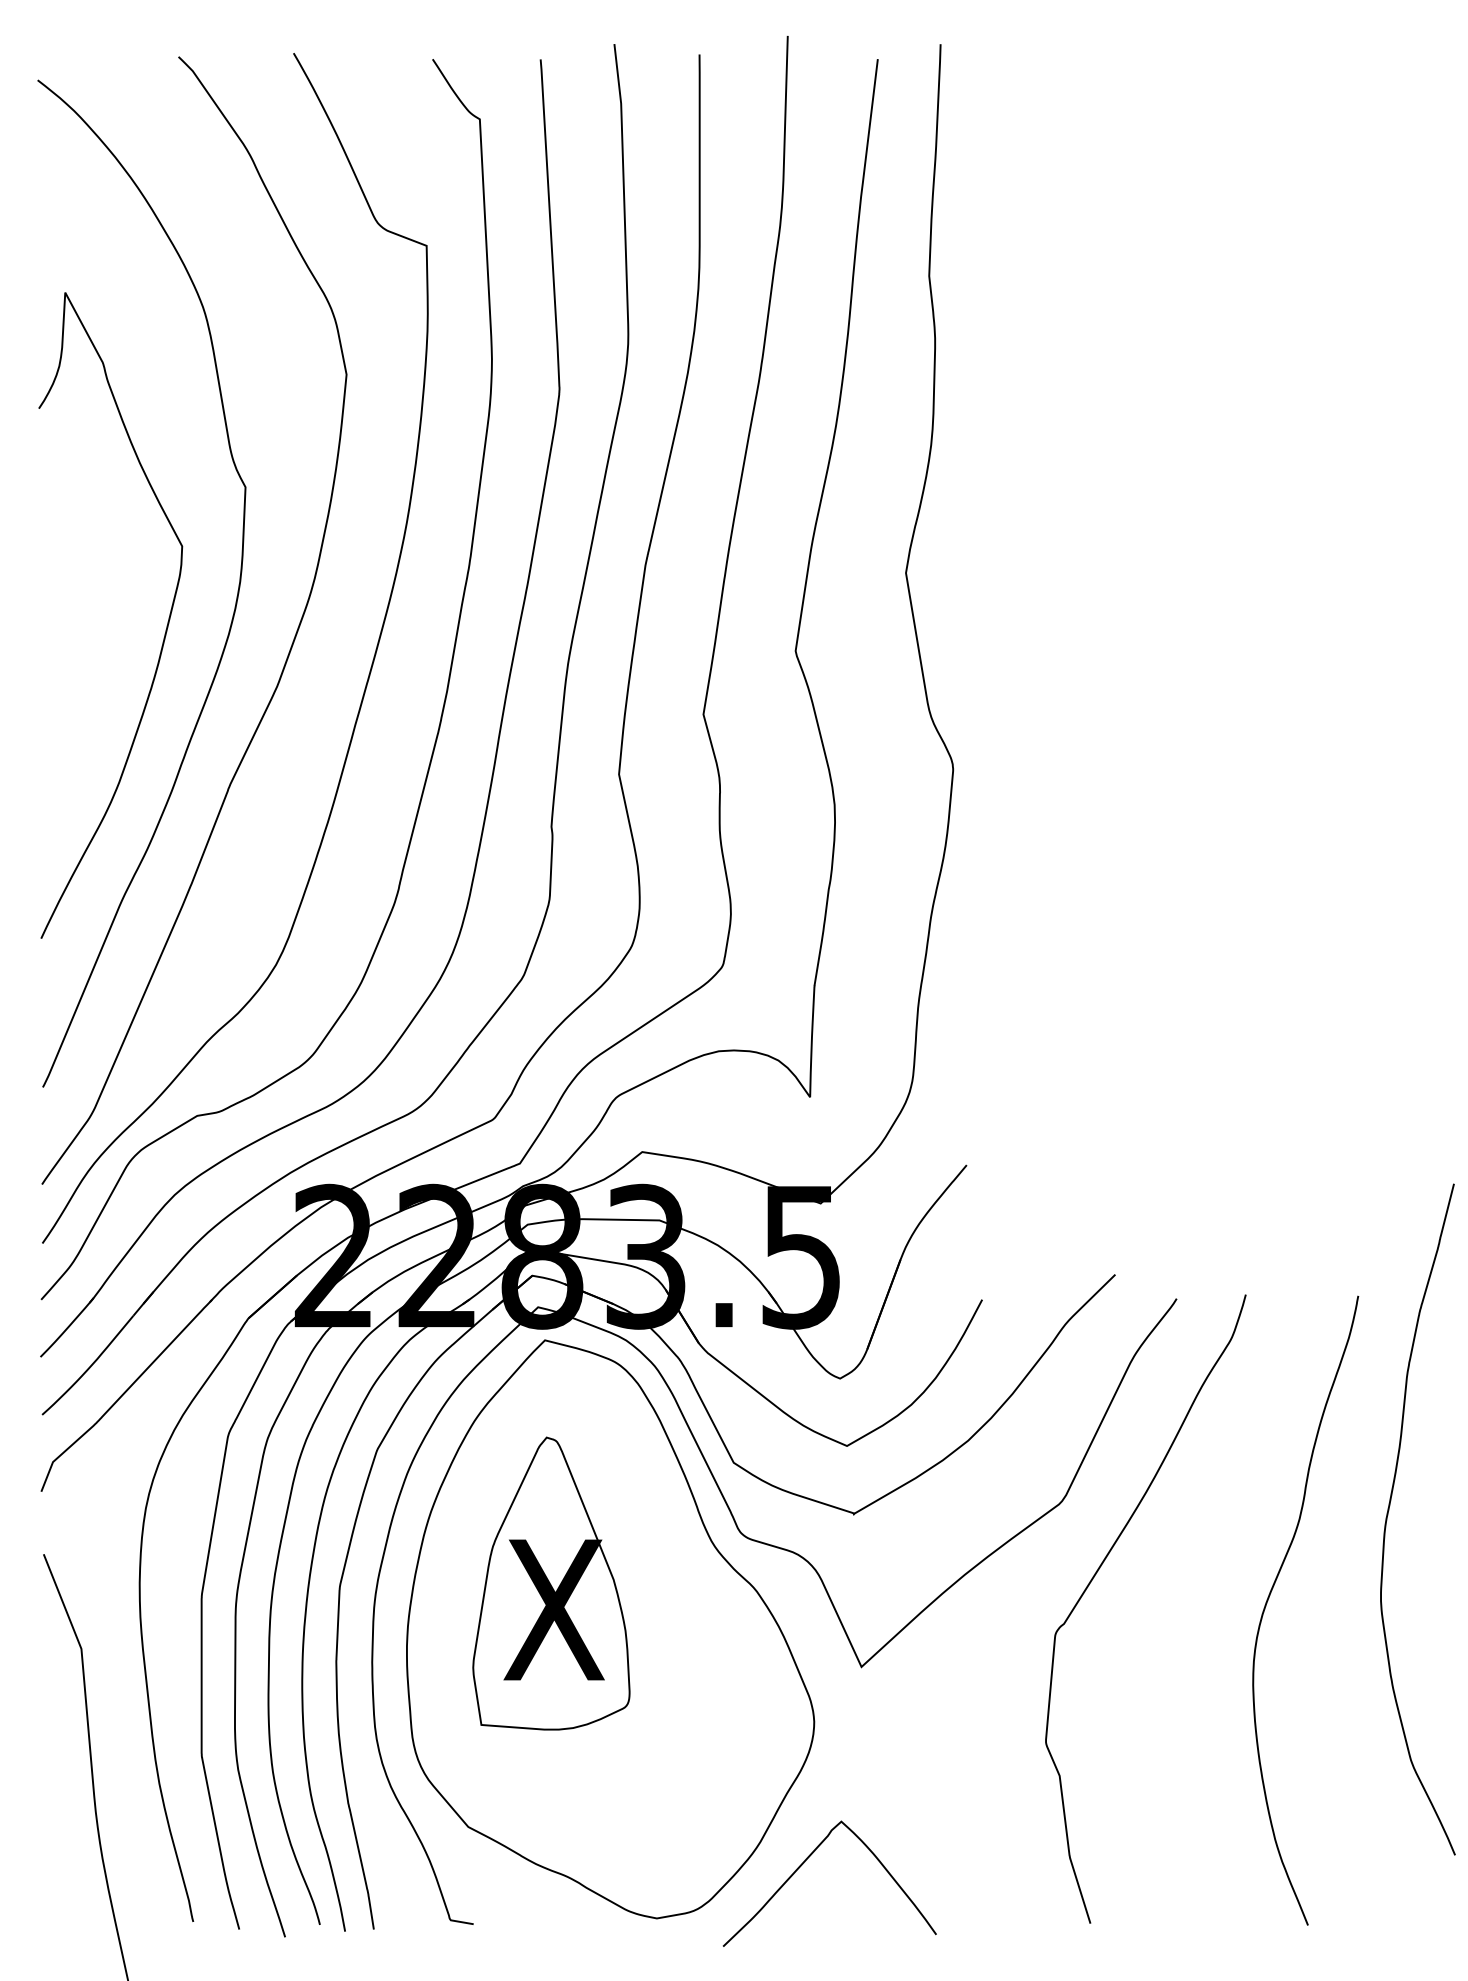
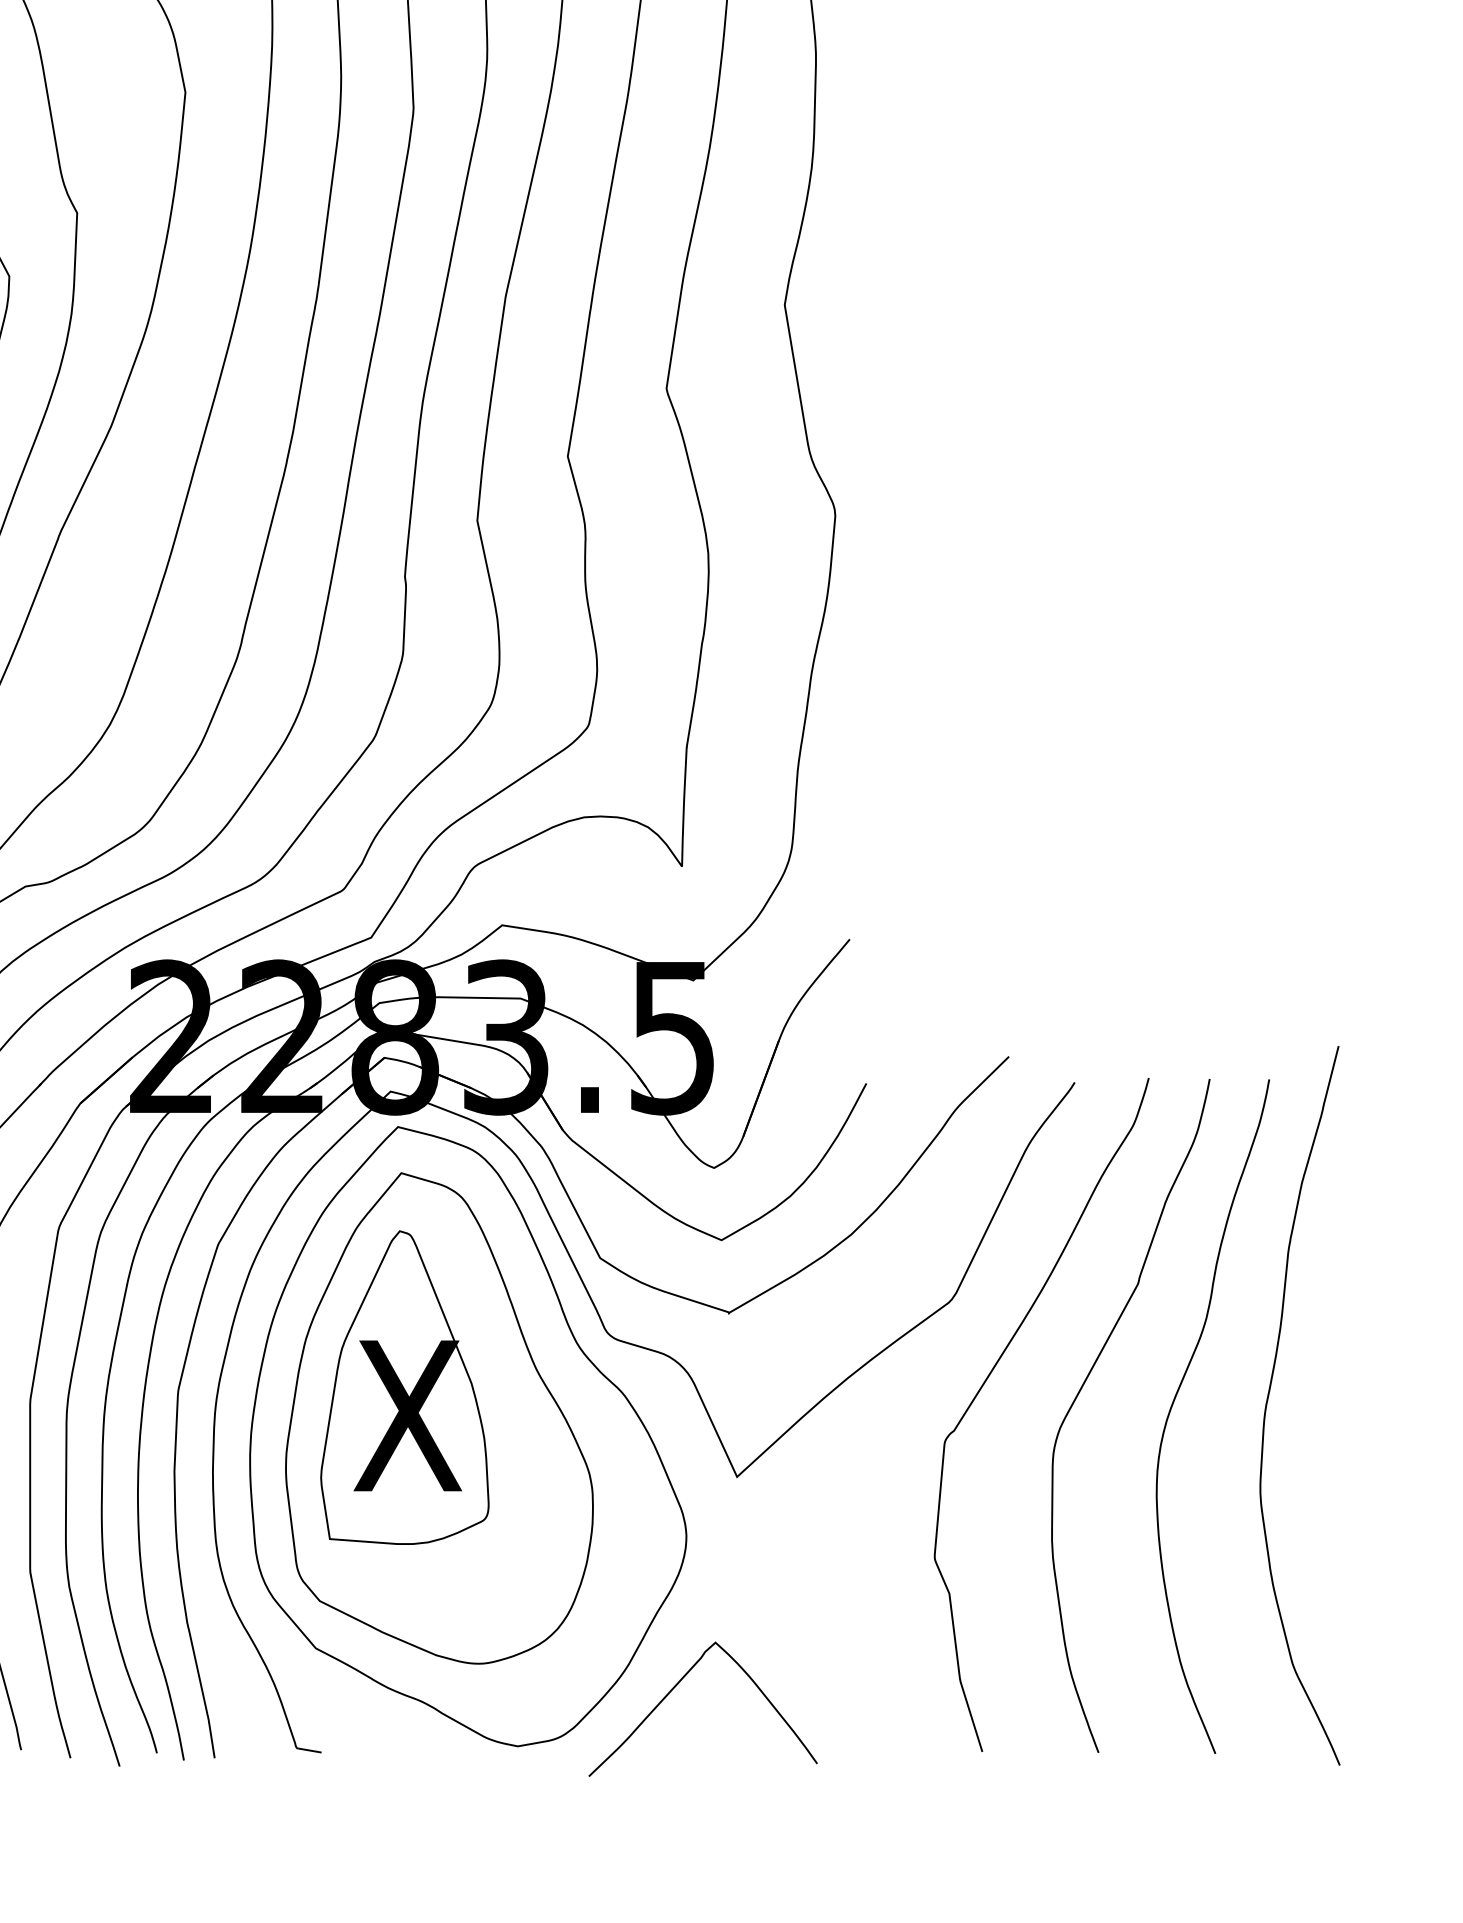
curve: (1388, 1515) -> (1268, 1401), moved
curve: (1183, 1585) -> (1082, 1389), added
part: (583, 1612) -> (439, 1418), added

